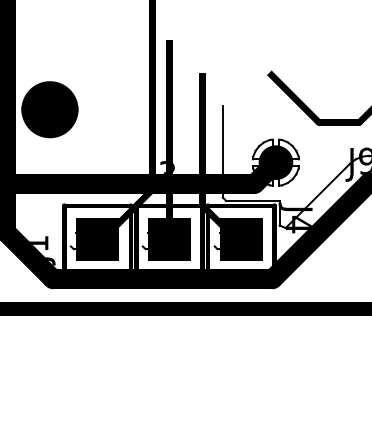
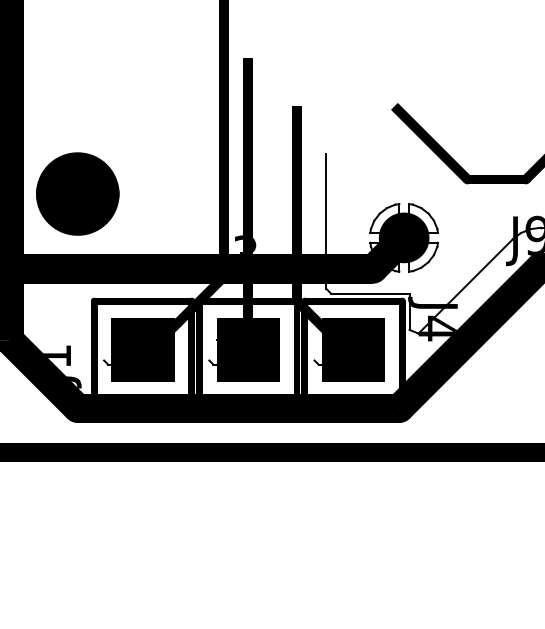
part: (49, 109) -> (77, 193), moved

